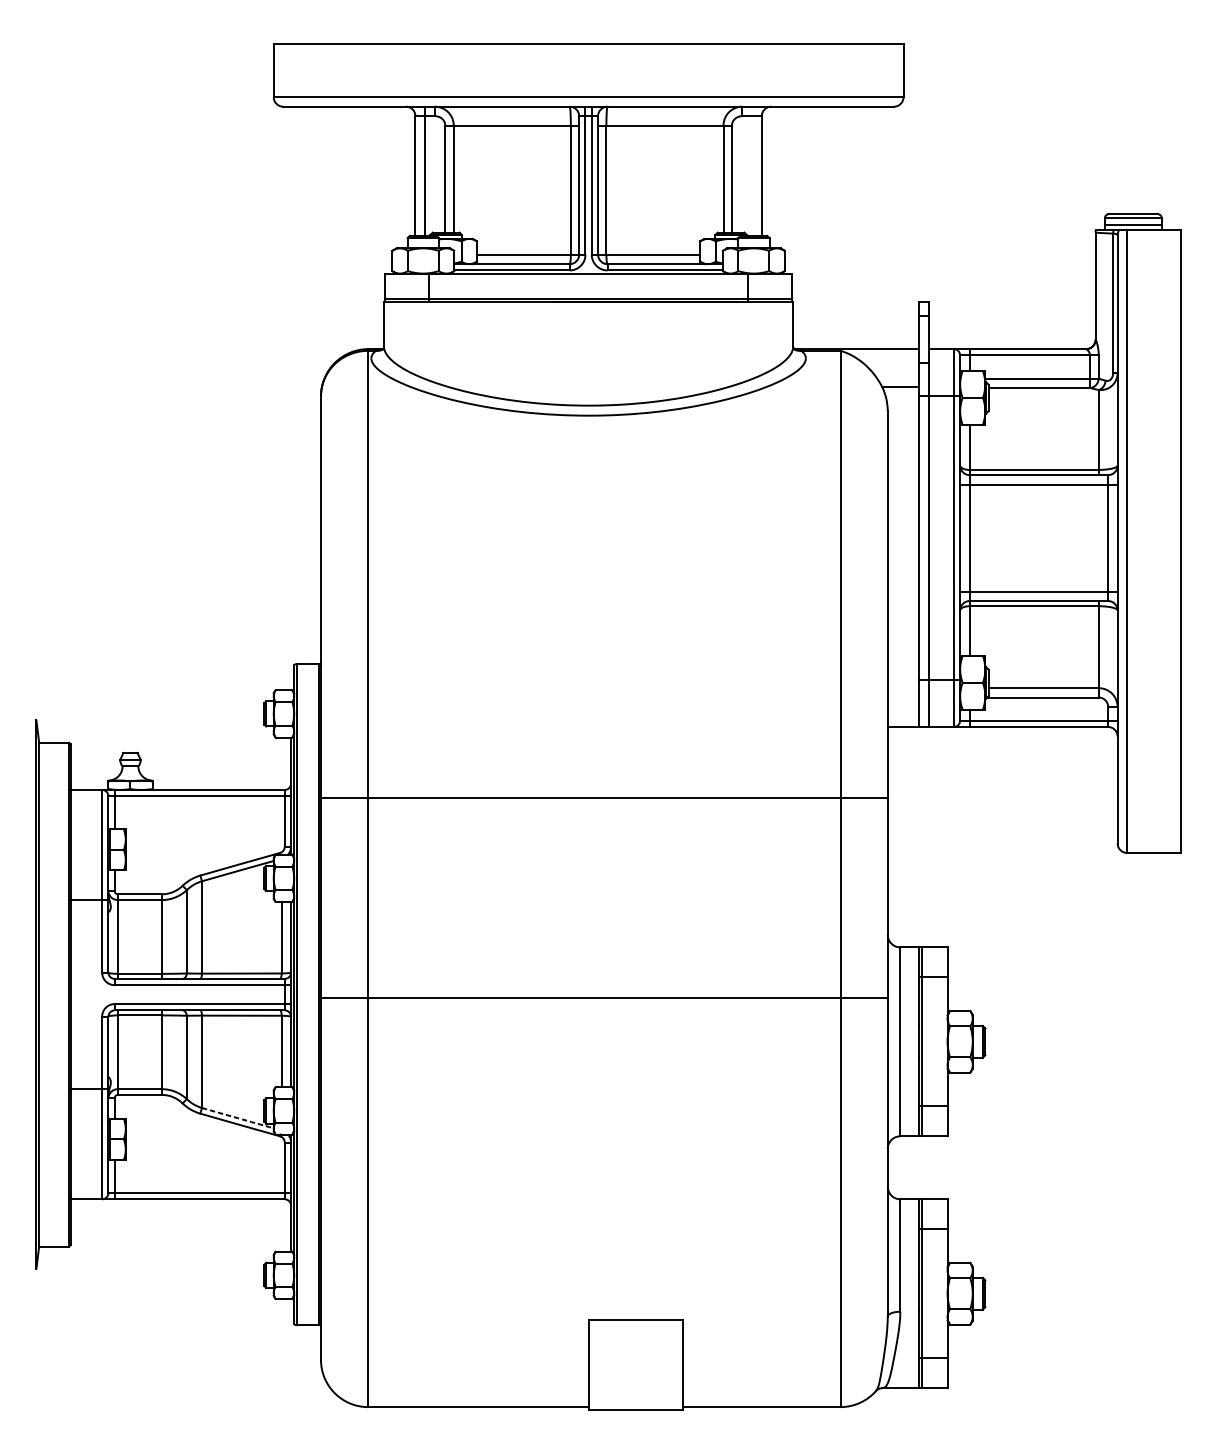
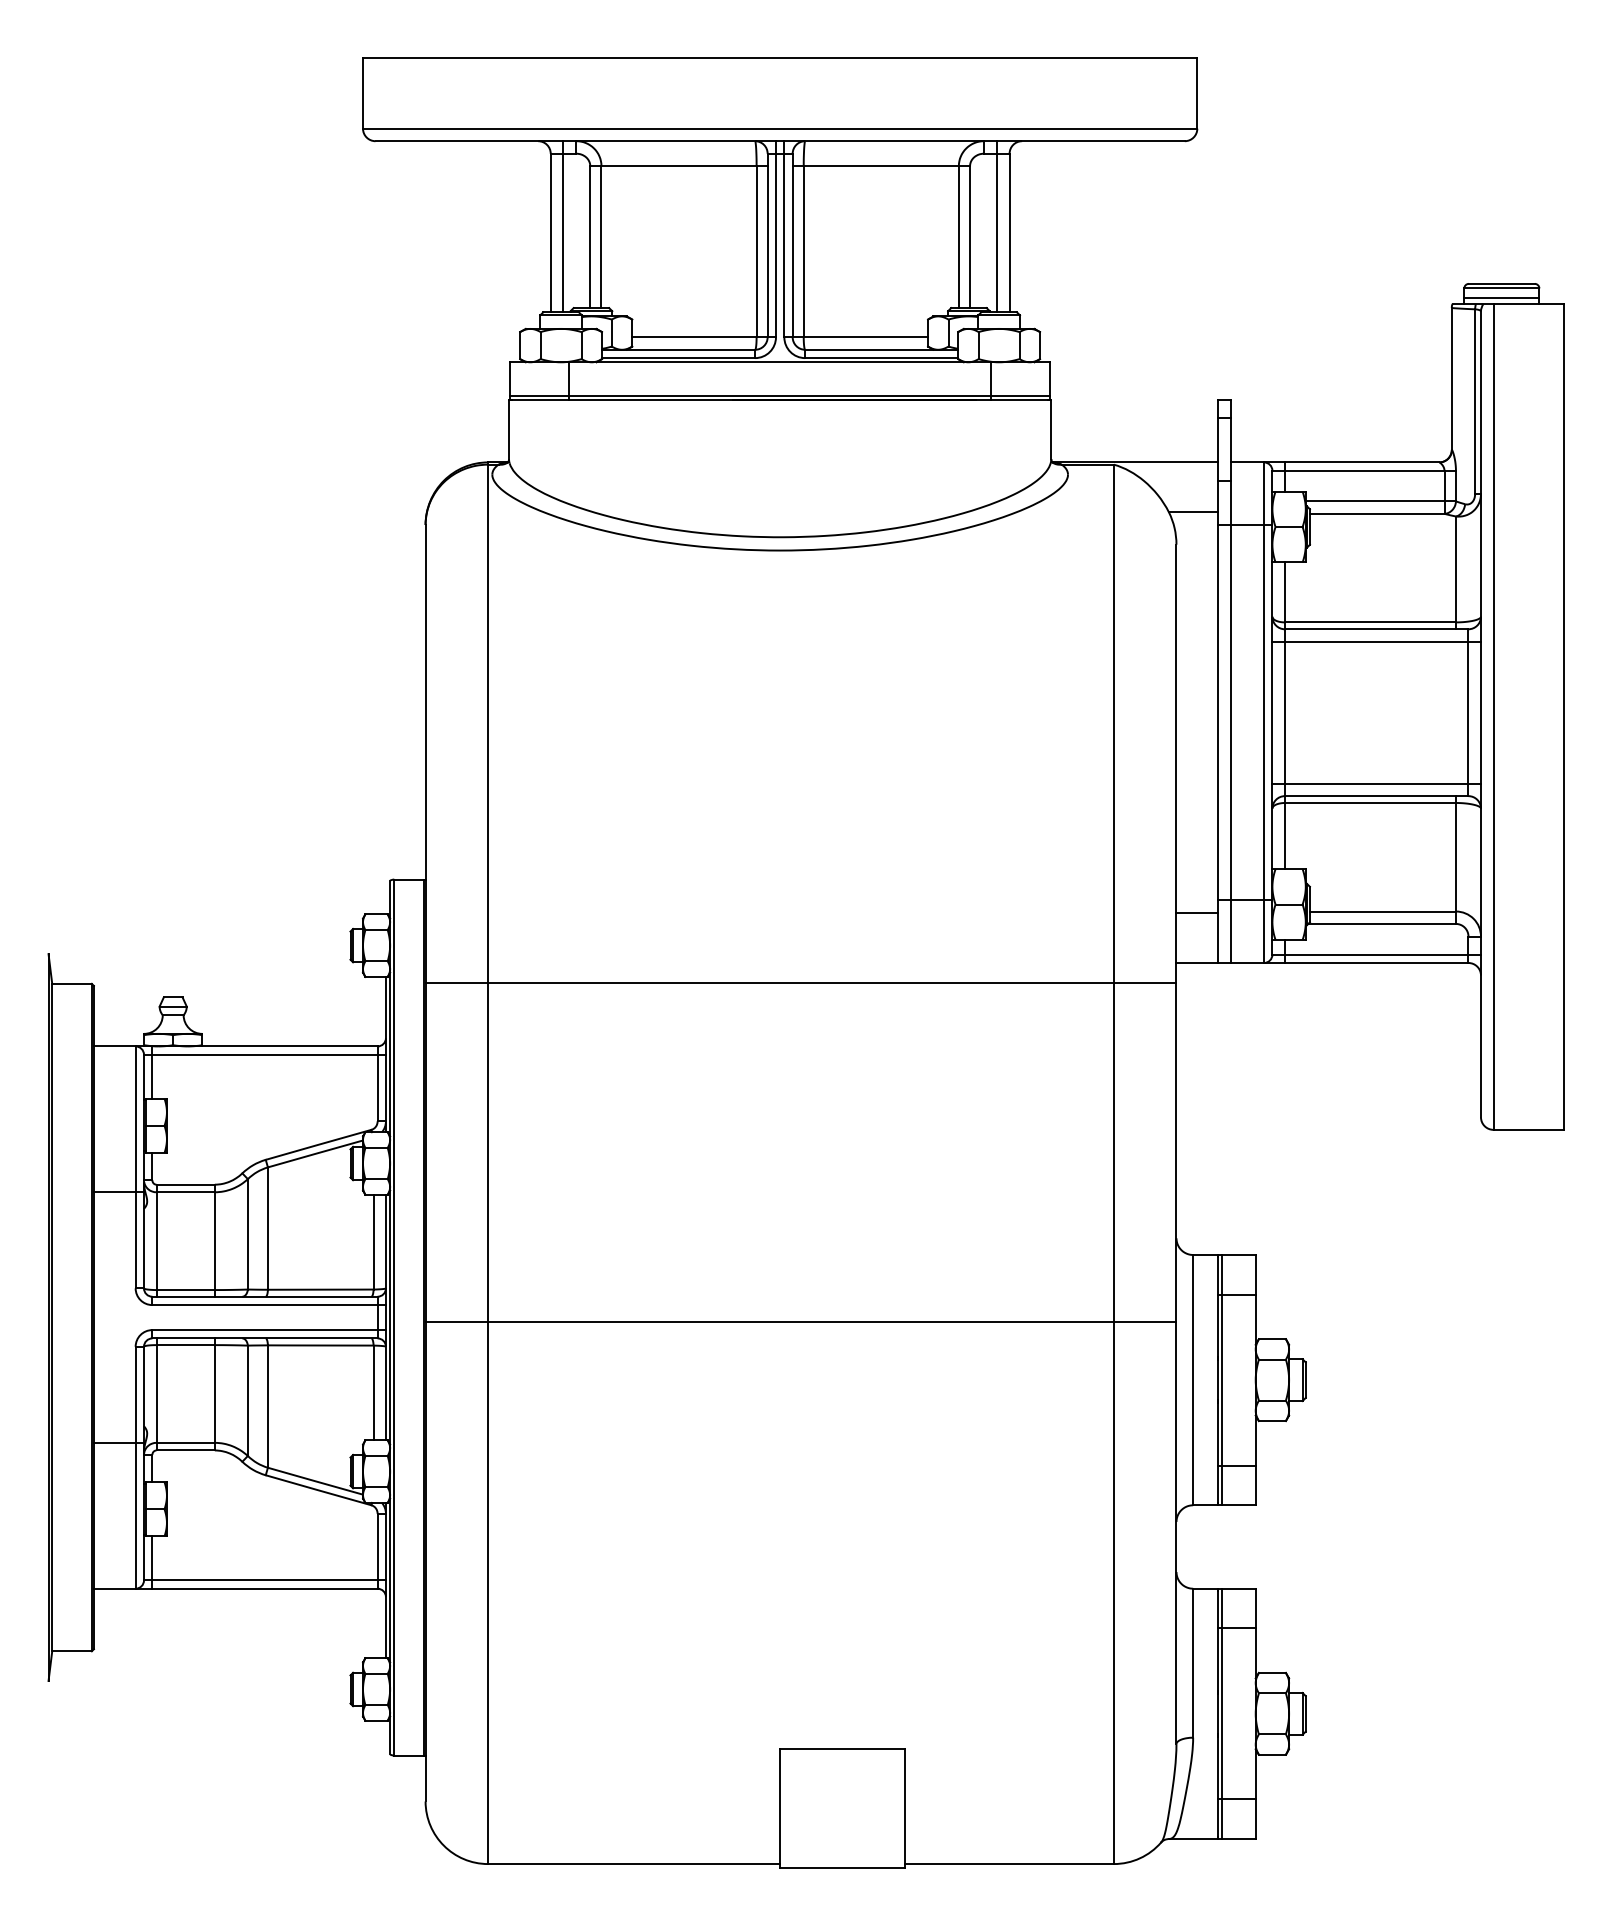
line: (752, 171) -> (997, 226), added
line: (903, 688) -> (1197, 912), added
line: (603, 797) -> (800, 982), moved
arc: (237, 1118) -> (315, 1481), dashed -> solid

